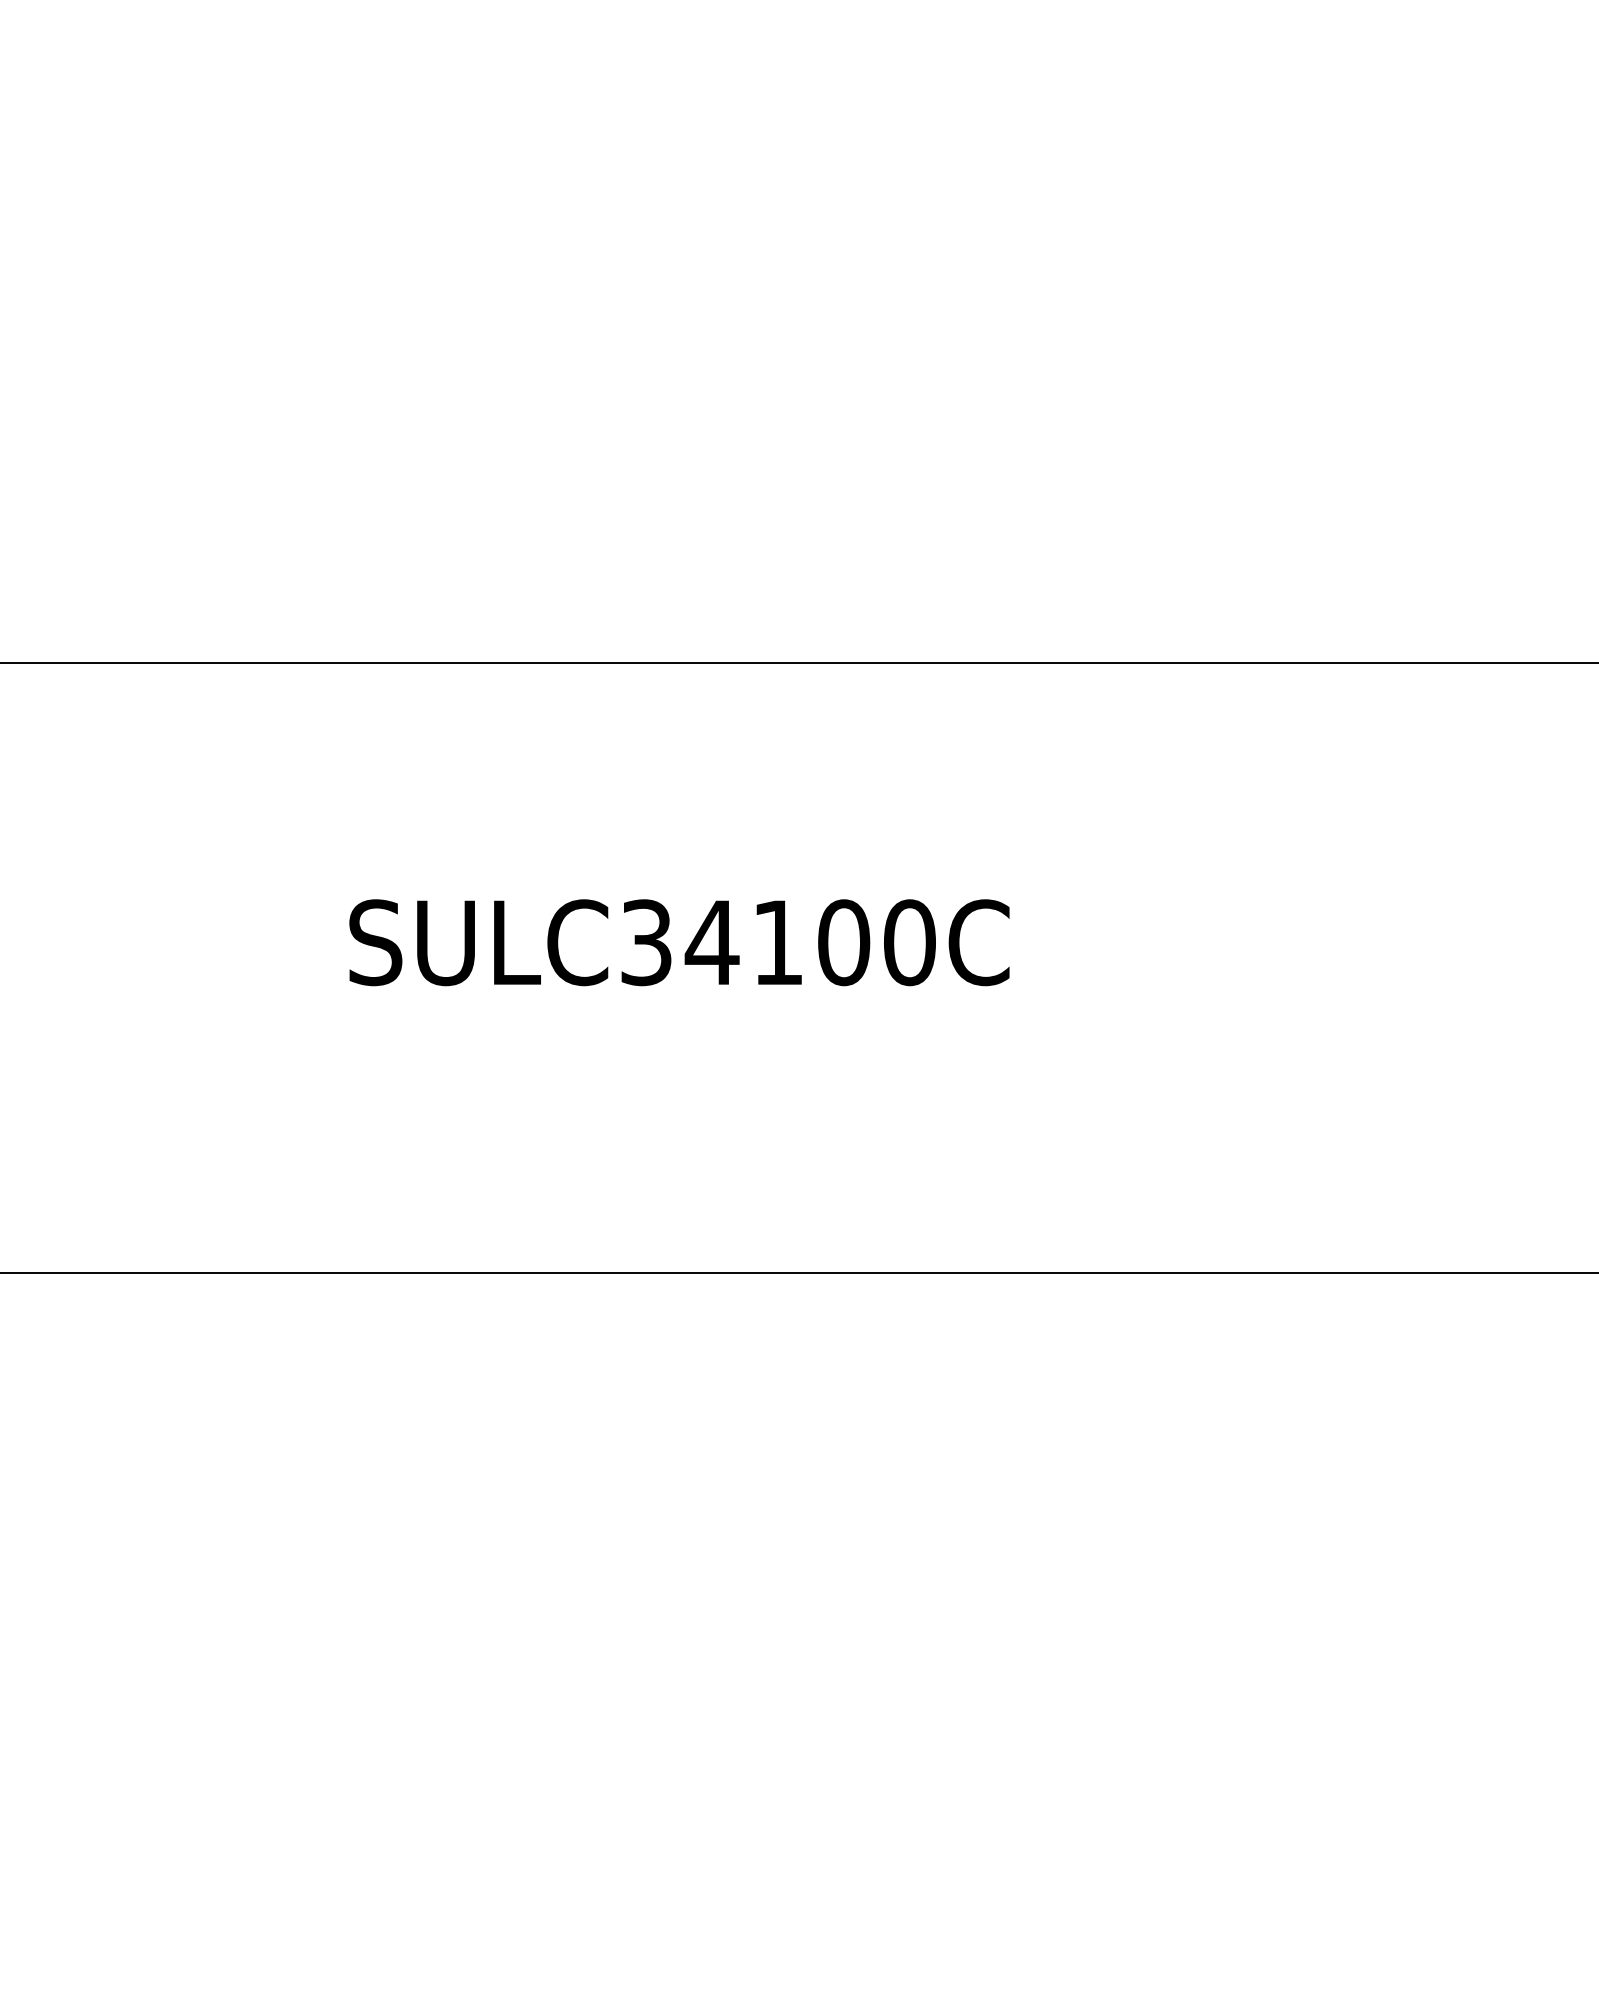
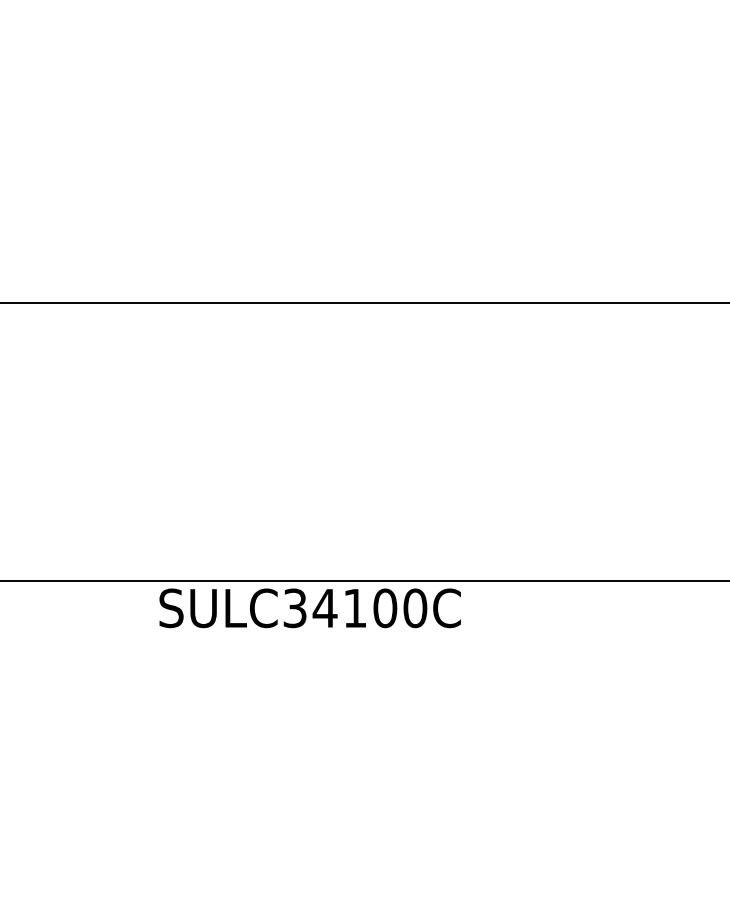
text: (677, 943) -> (309, 608), moved

